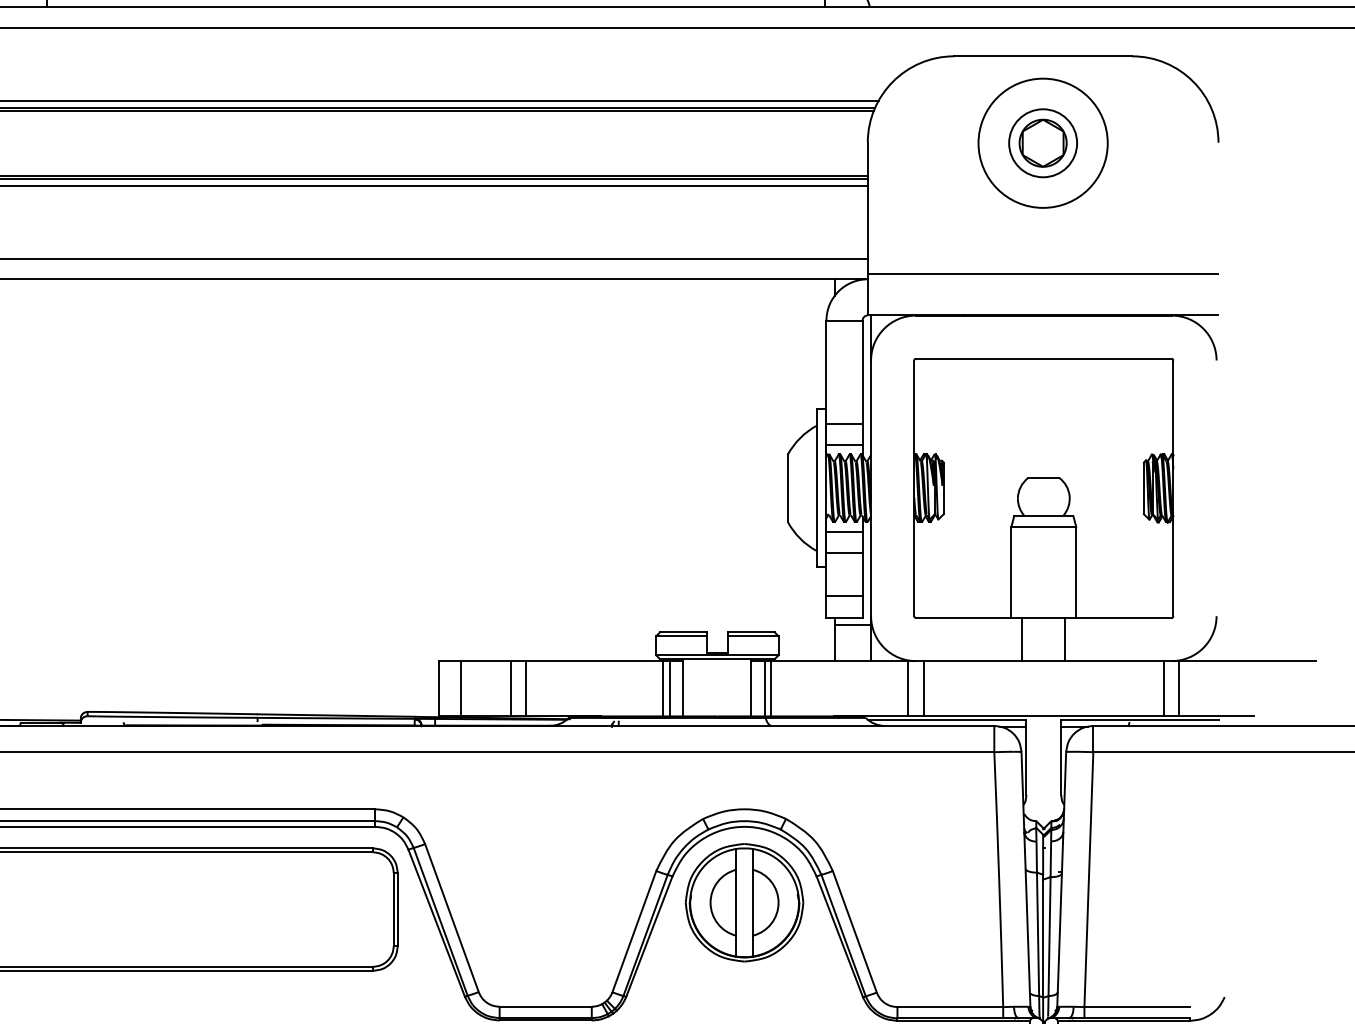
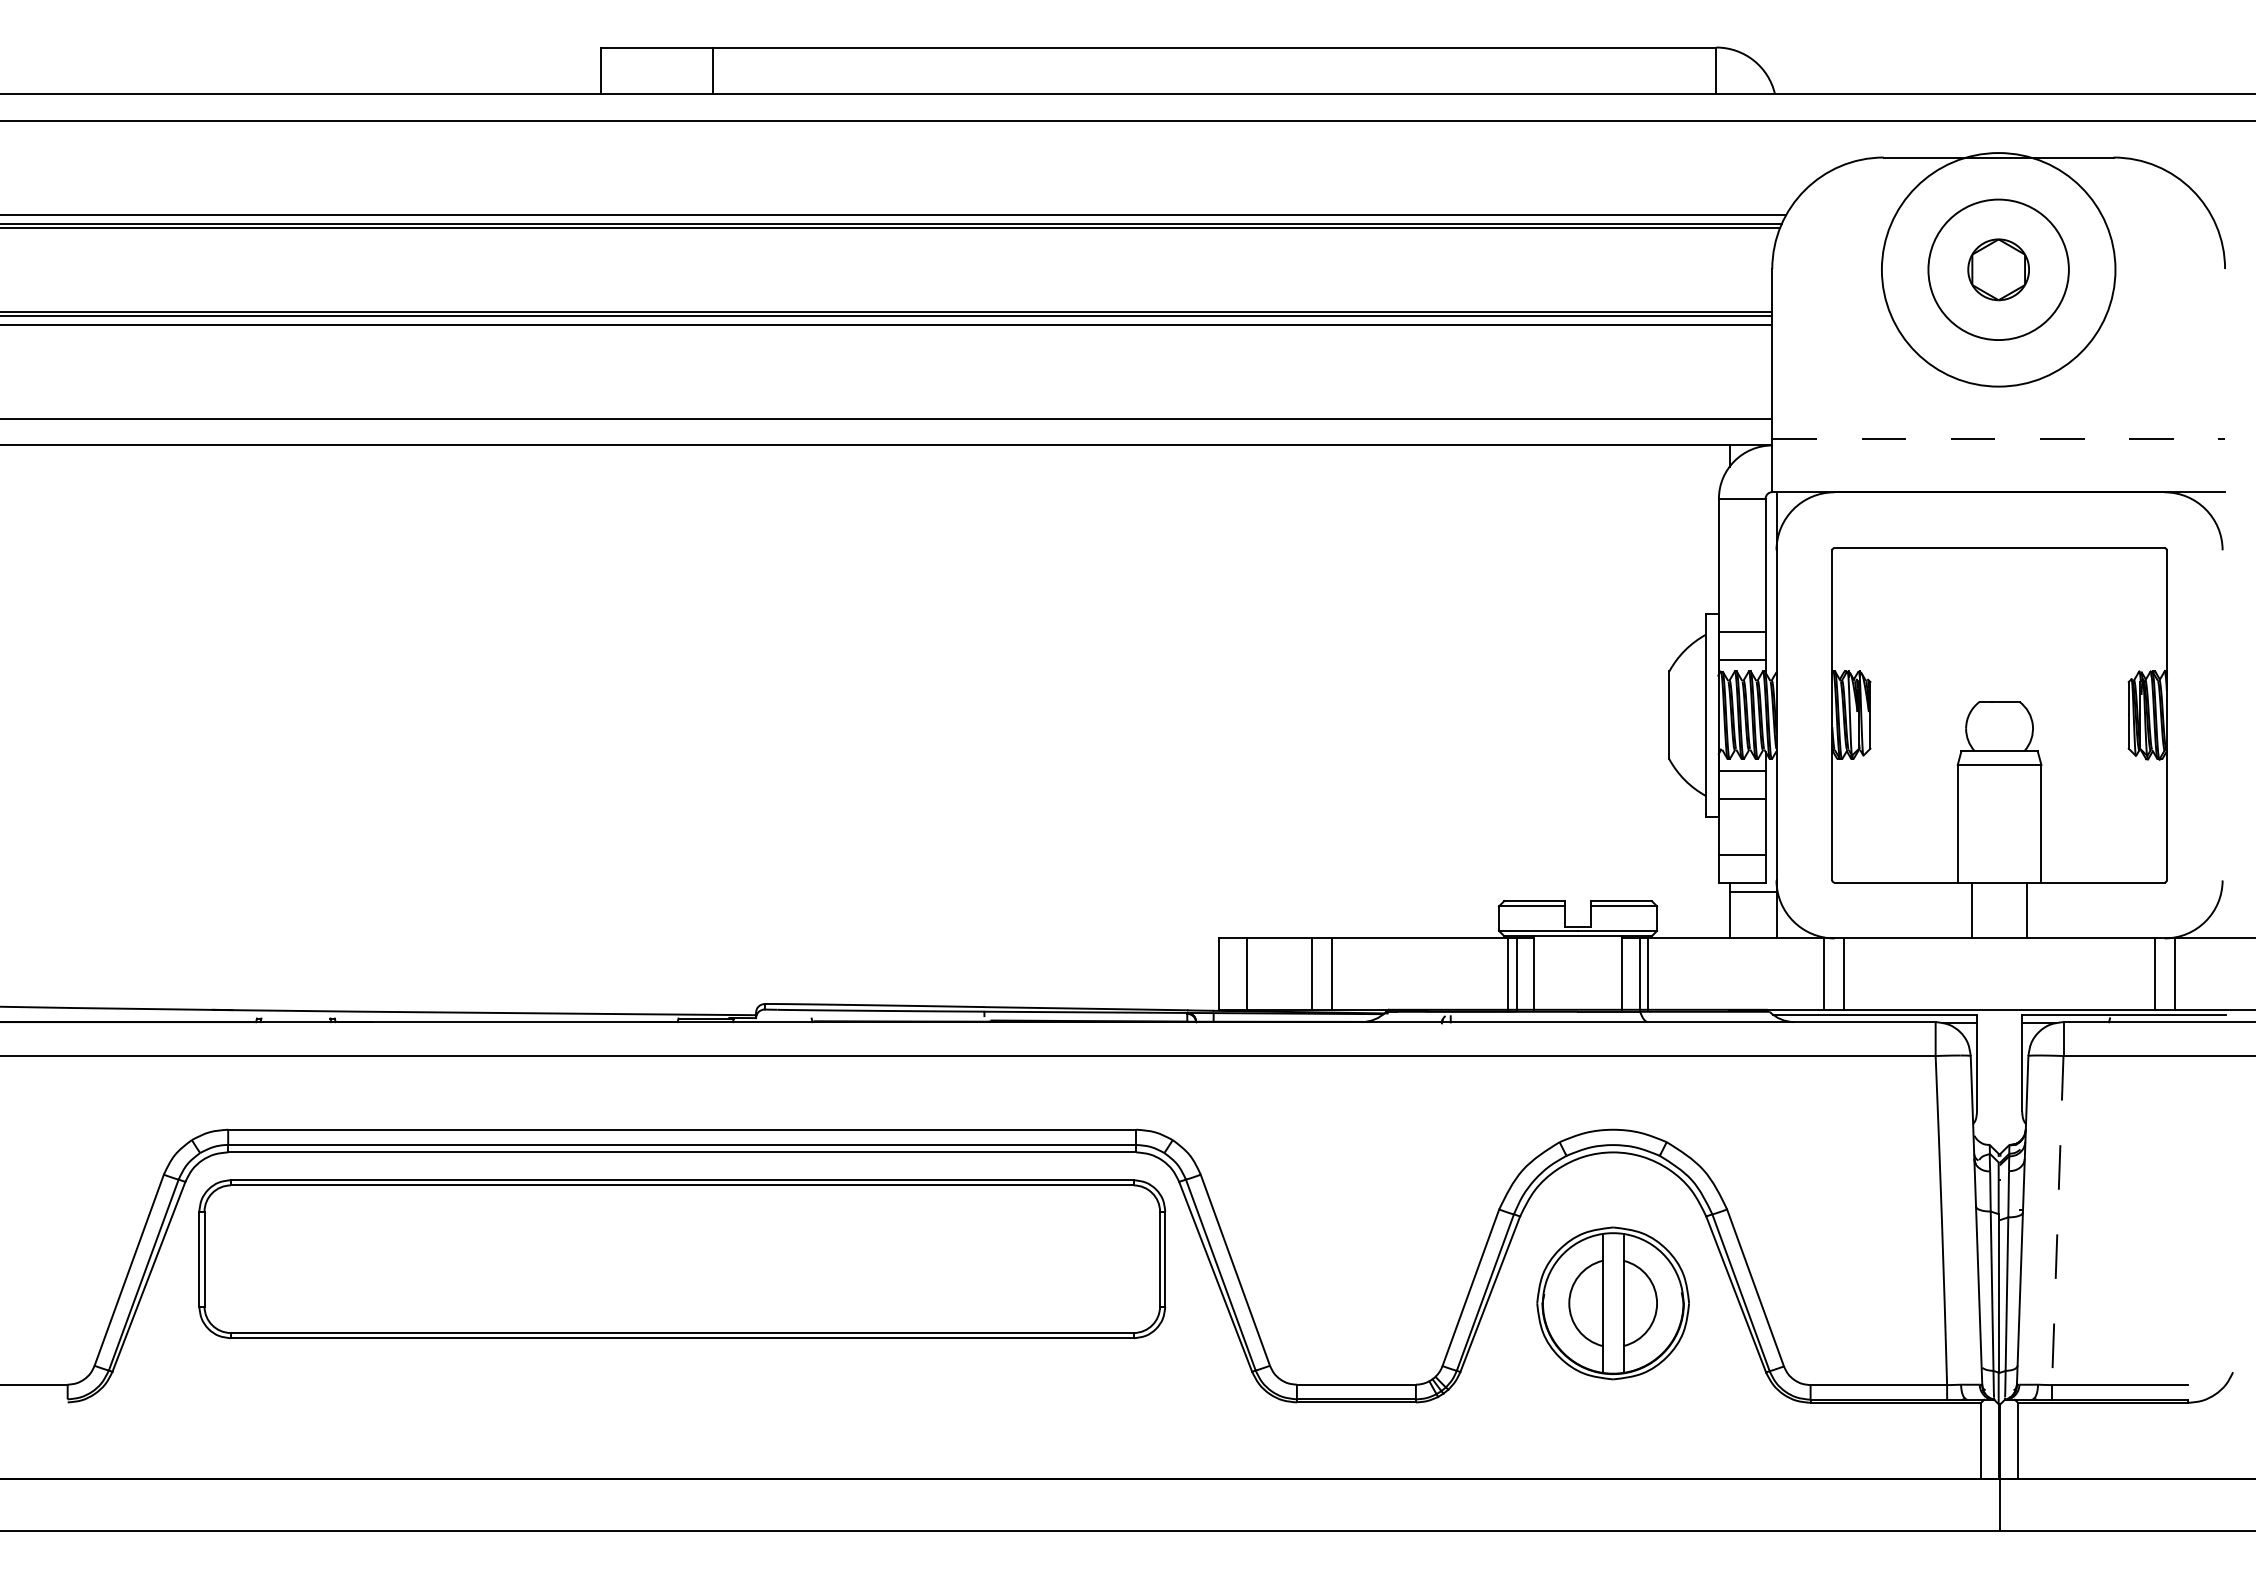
circle: (1043, 143) -> (1998, 269), size x1.4
circle: (1043, 143) -> (1998, 269), size x1.6
line: (1043, 273) -> (1999, 438), solid -> dashed
line: (1088, 879) -> (2057, 1220), solid -> dashed
part: (744, 902) -> (1612, 1303), moved

